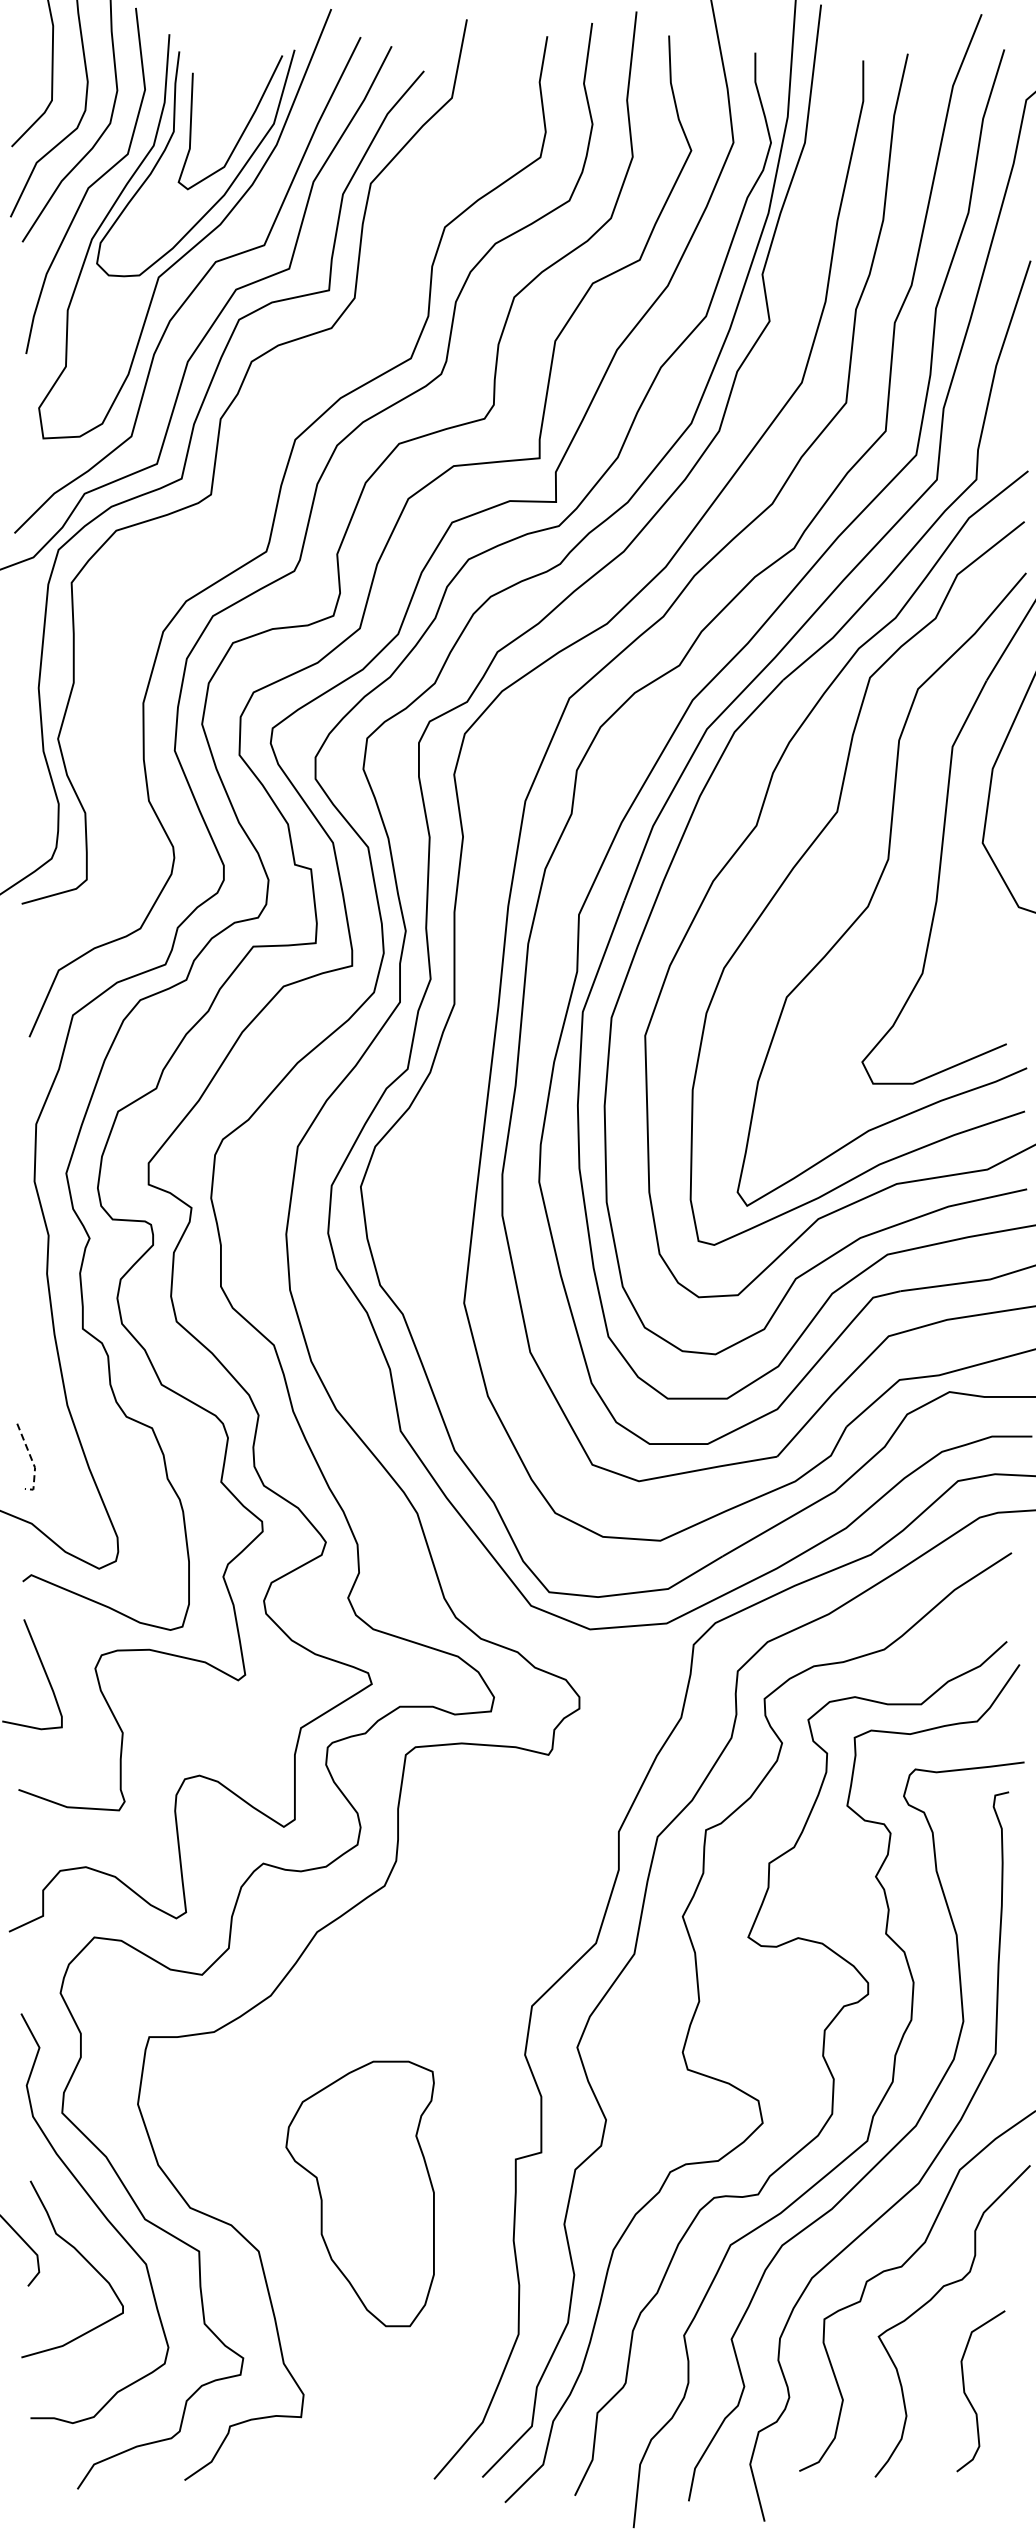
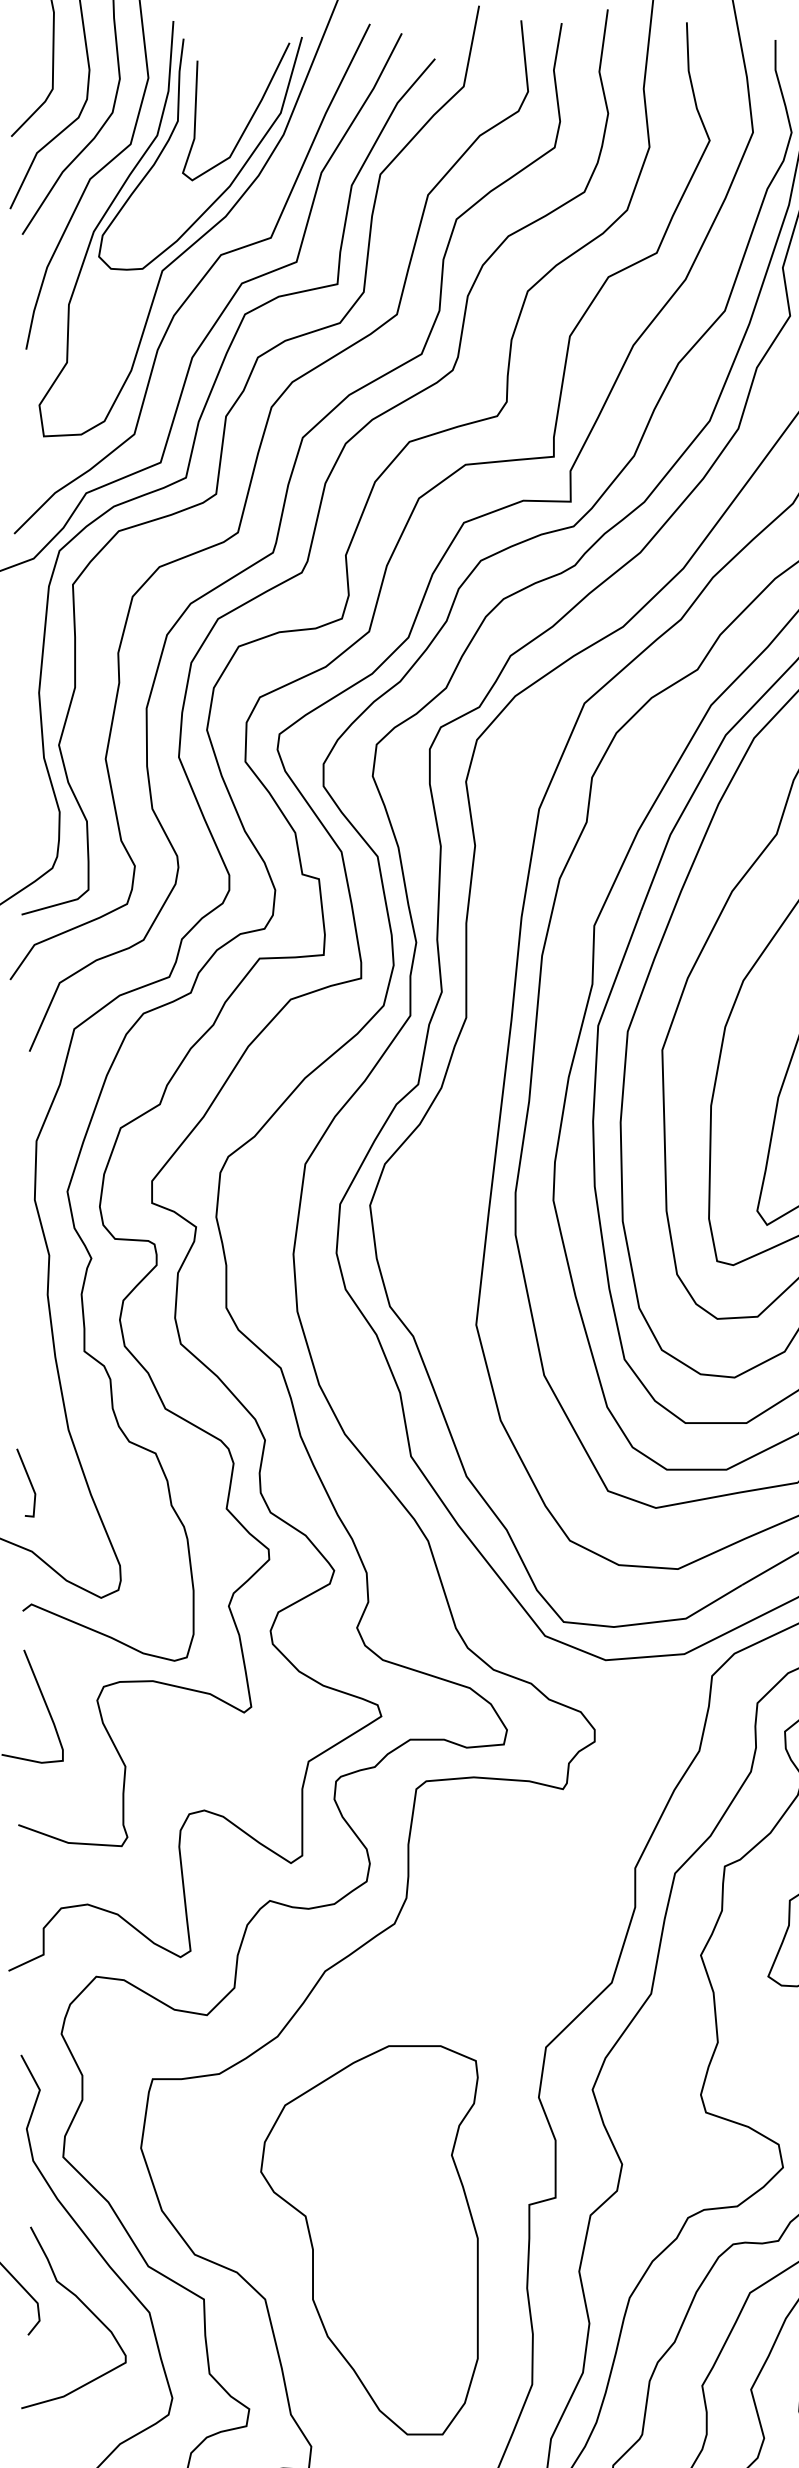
curve: (242, 496) -> (248, 496), added
line: (32, 1461) -> (32, 1487), dashed -> solid
part: (359, 2193) -> (368, 2239), size x1.43

